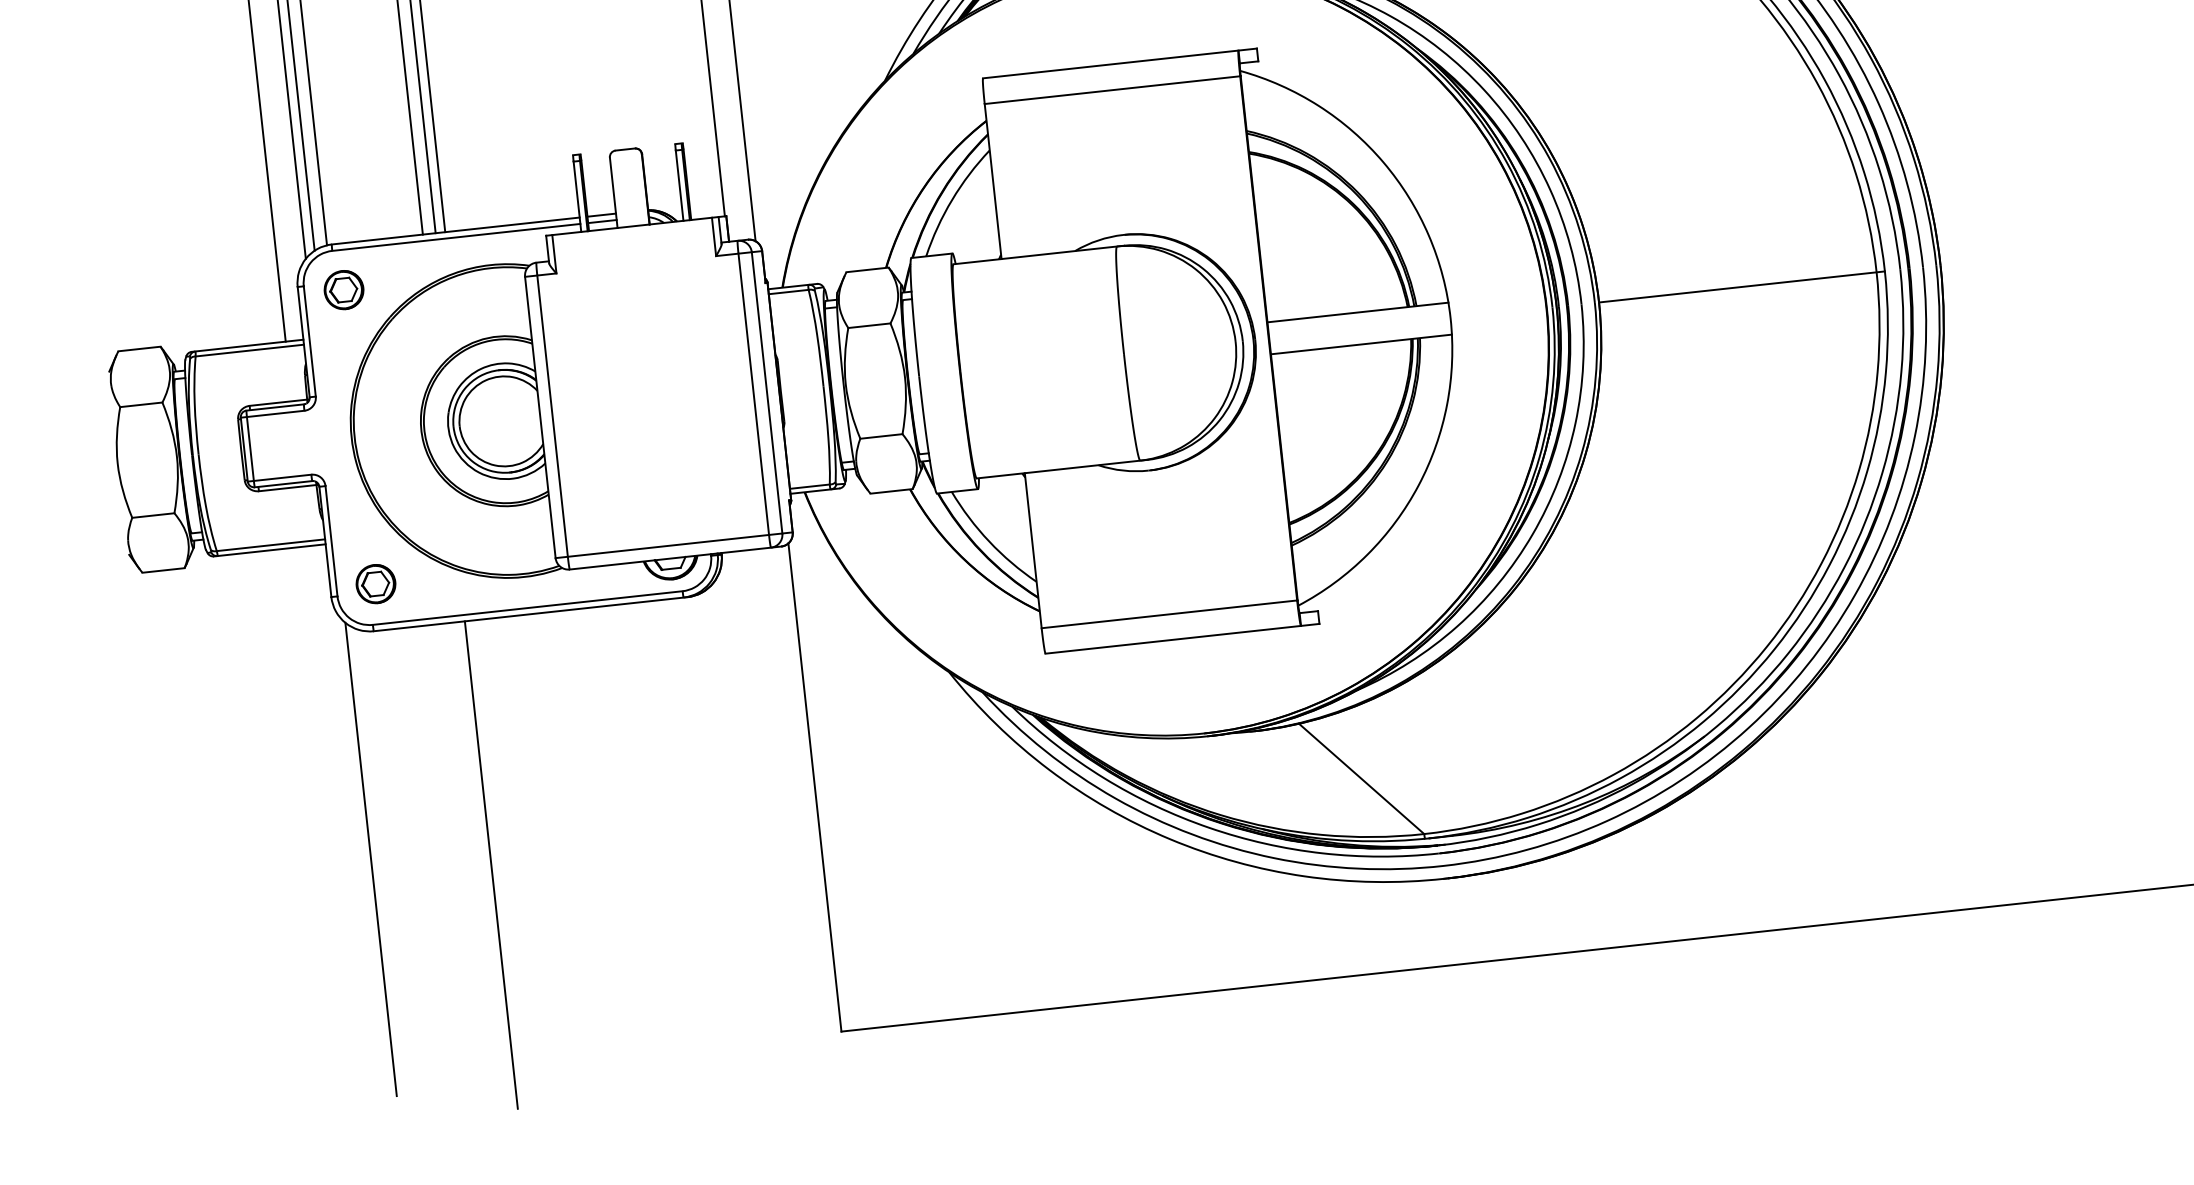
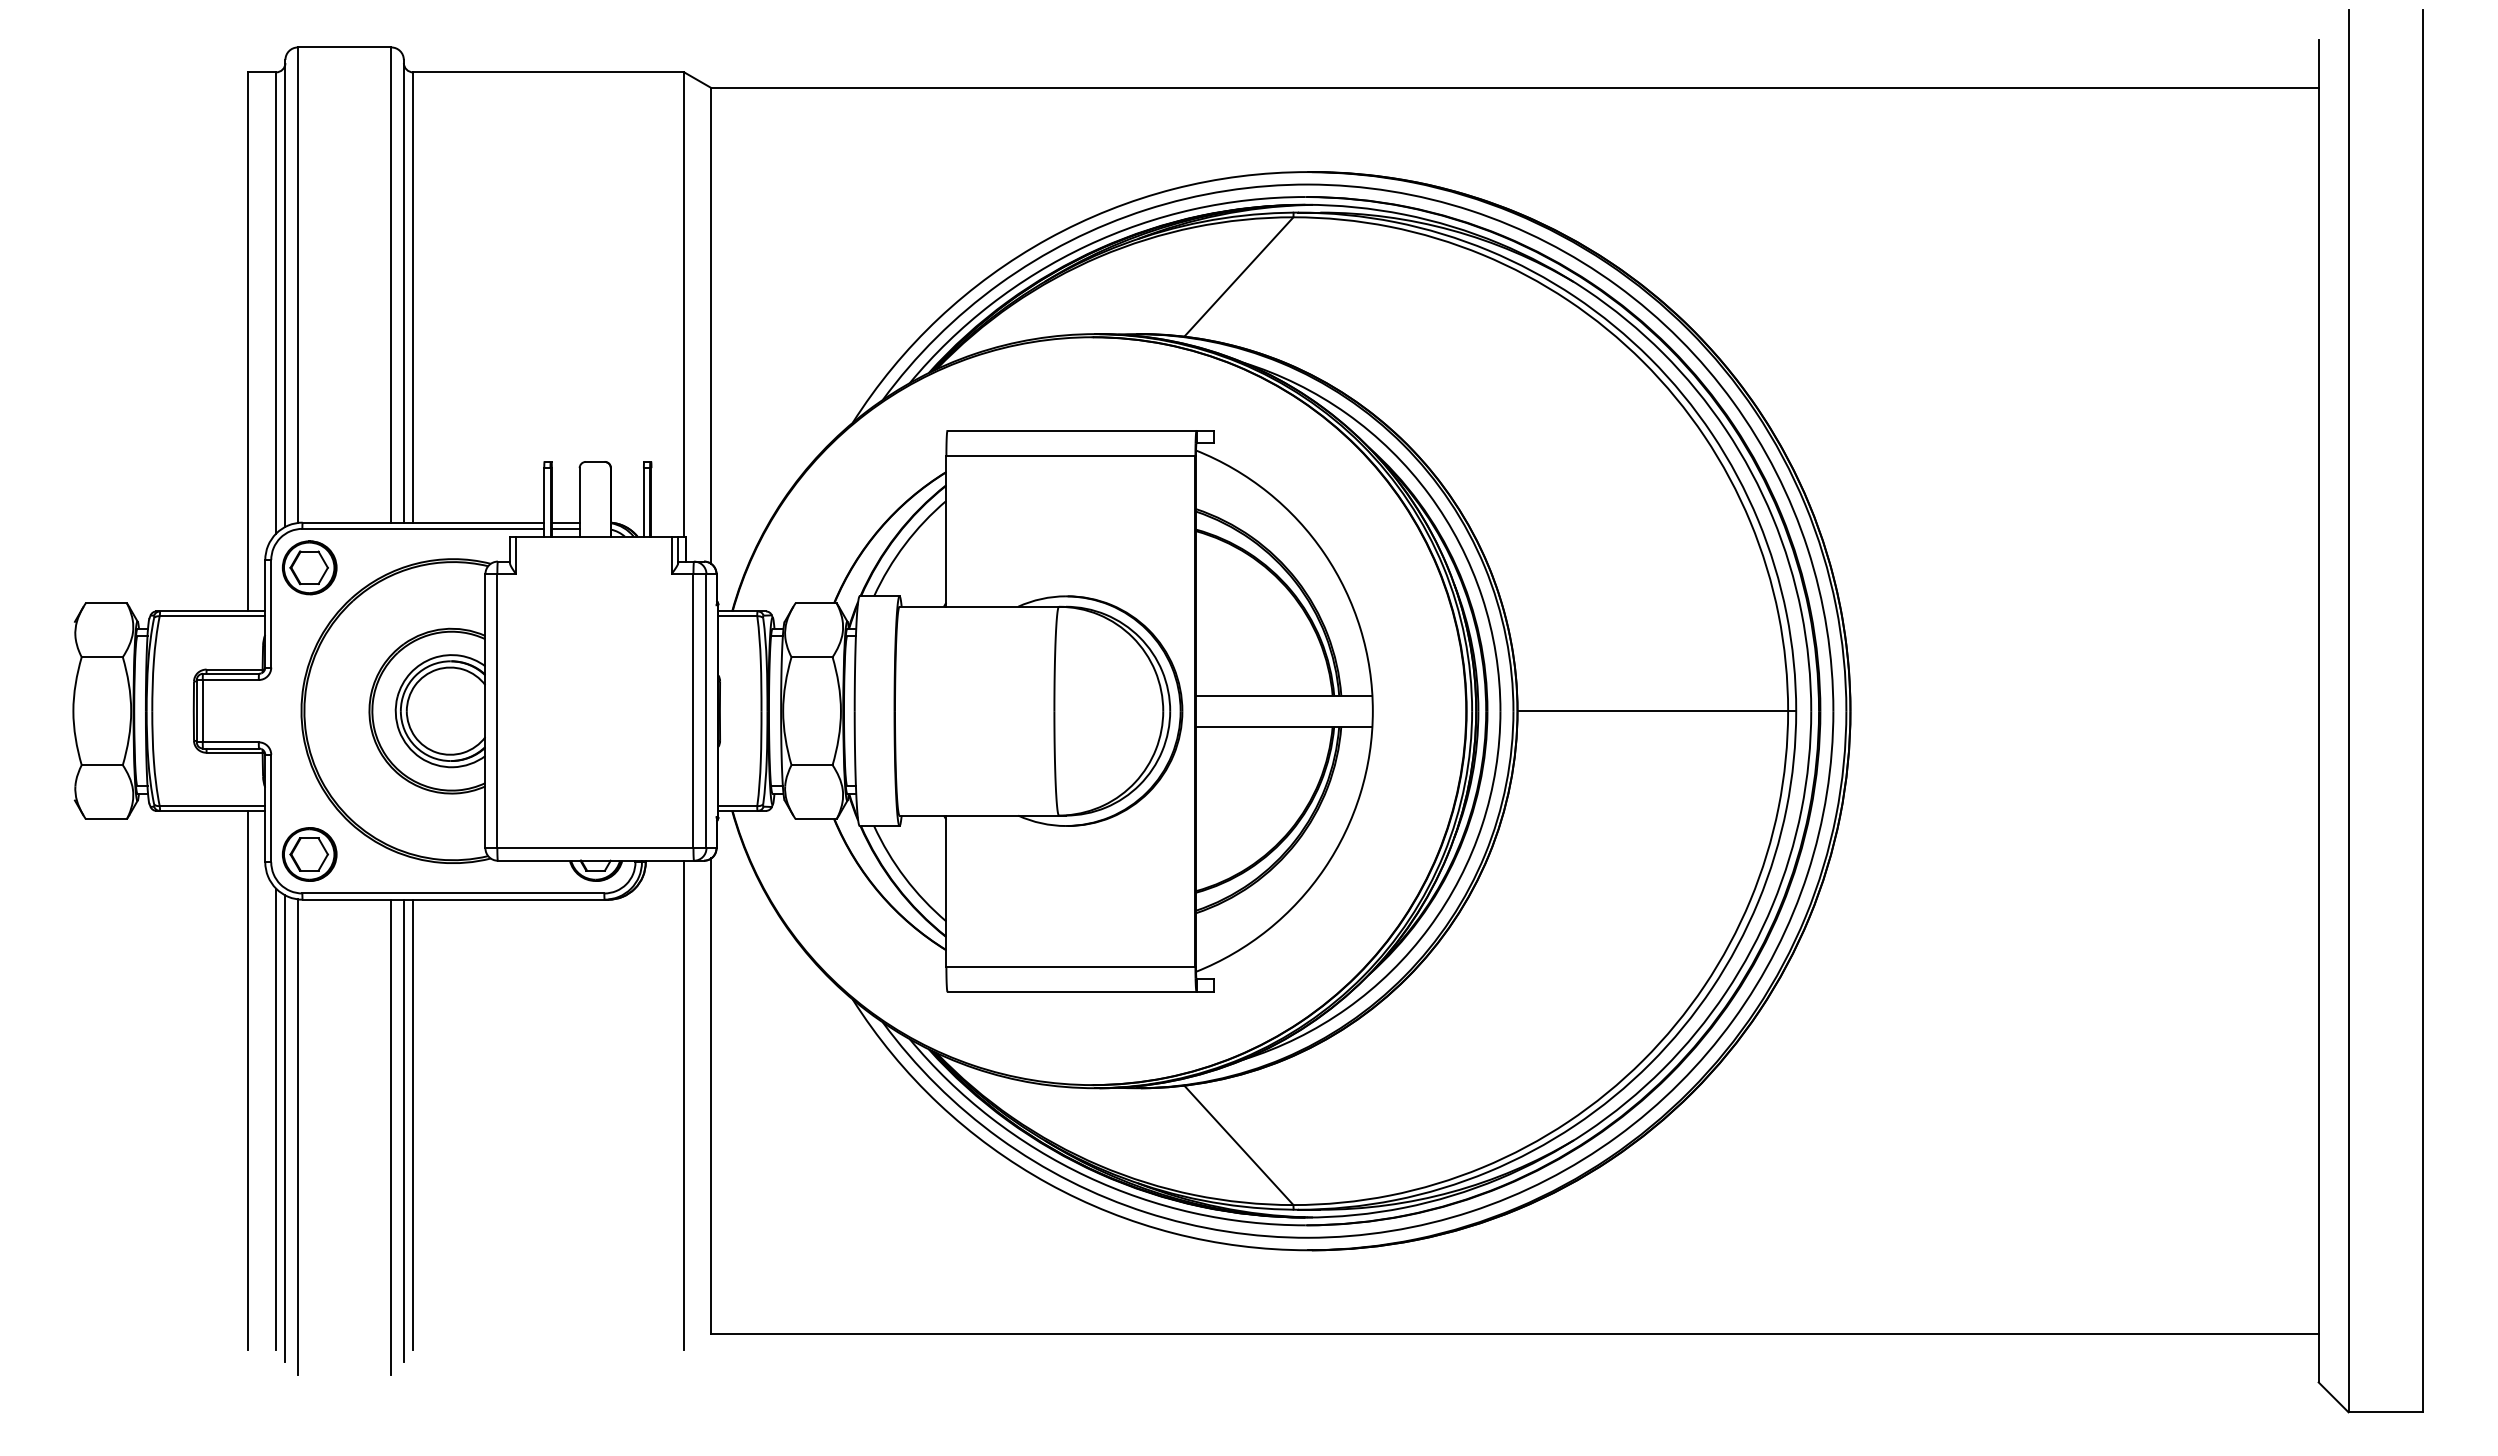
part: (343, 289) -> (309, 567), size x1.43
part: (375, 584) -> (309, 854), size x1.43
line: (788, 798) -> (684, 1104), added
line: (338, 821) -> (248, 1079), added
line: (512, 849) -> (413, 1124), added
line: (503, 856) -> (403, 1130), added
line: (381, 867) -> (285, 1128), added
line: (394, 874) -> (297, 1136), added

